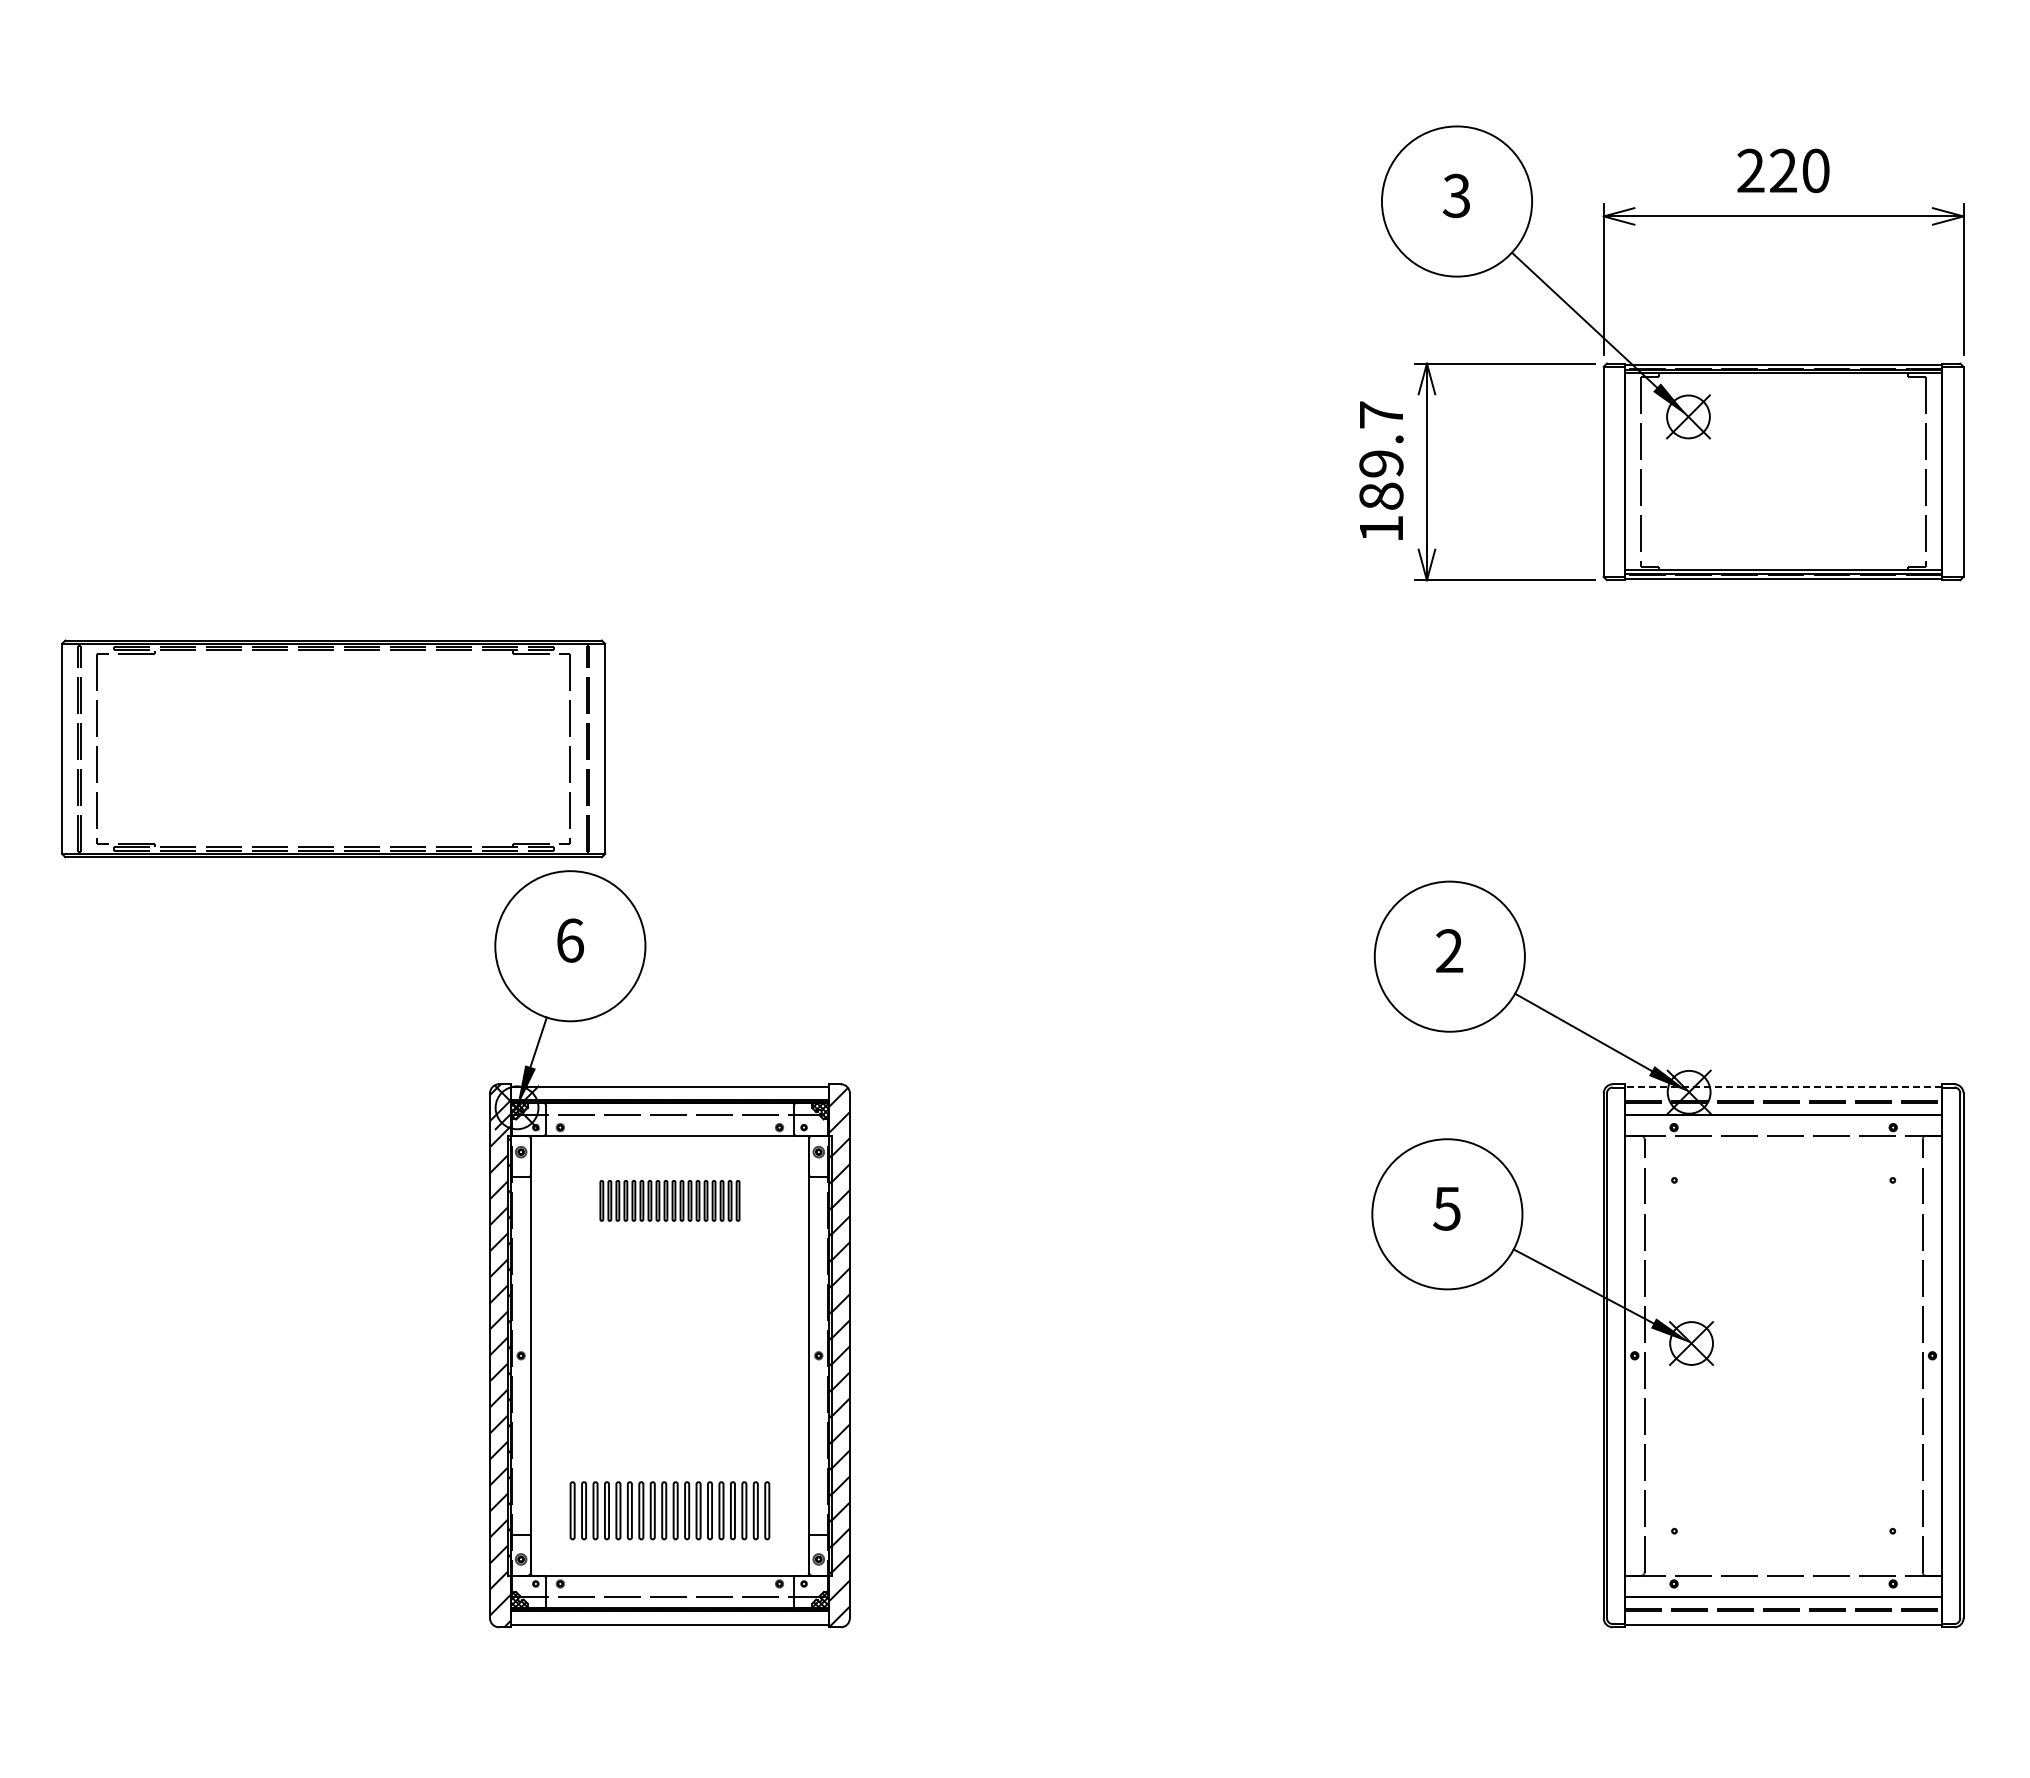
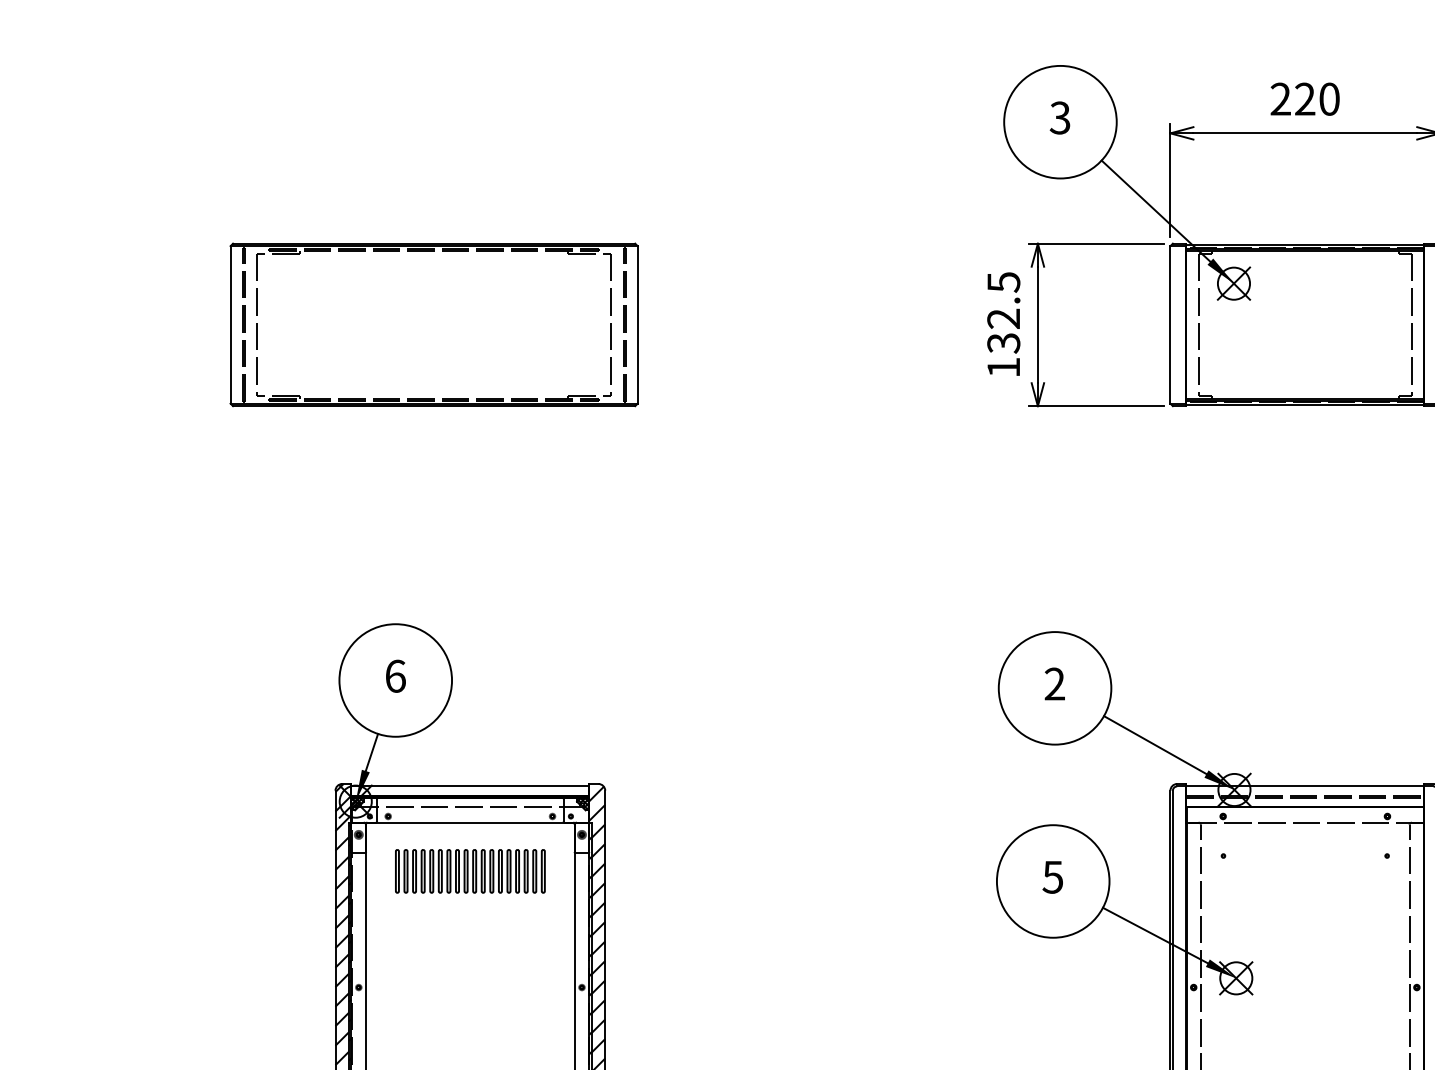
text: (1381, 455) -> (1003, 312), 189.7 -> 132.5
part: (333, 748) -> (434, 324), moved
line: (1783, 1086) -> (1305, 785), dashed -> solid
part: (669, 1200) -> (470, 871), size x1.43

